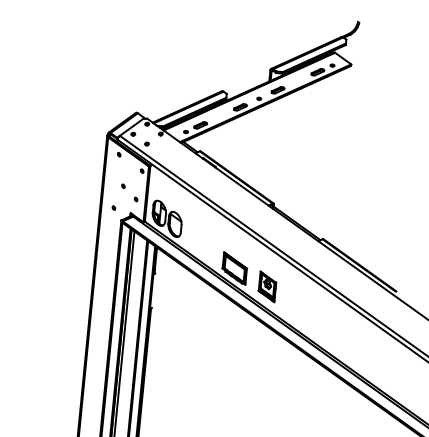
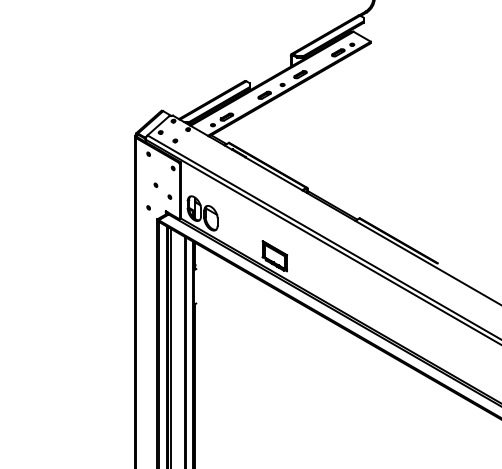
part: (266, 285) -> (308, 270), removed

